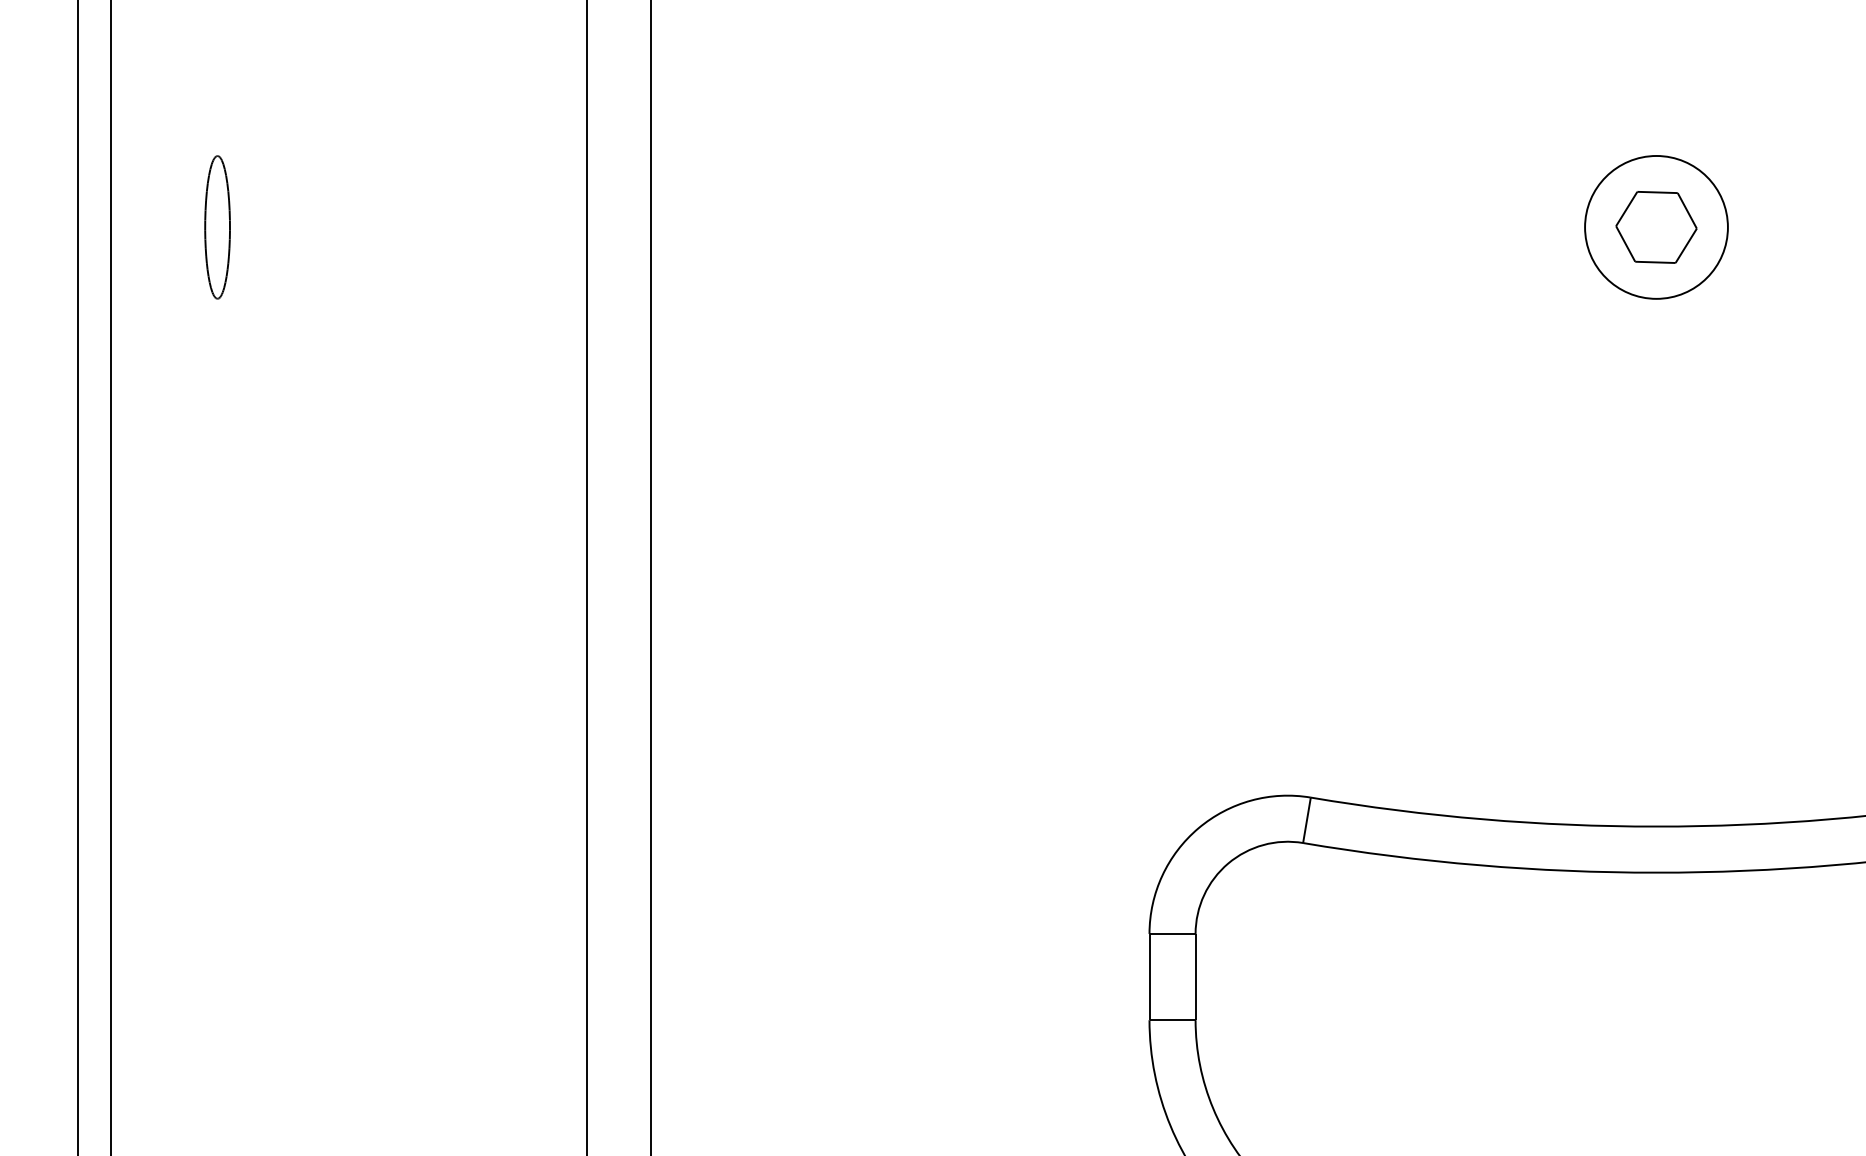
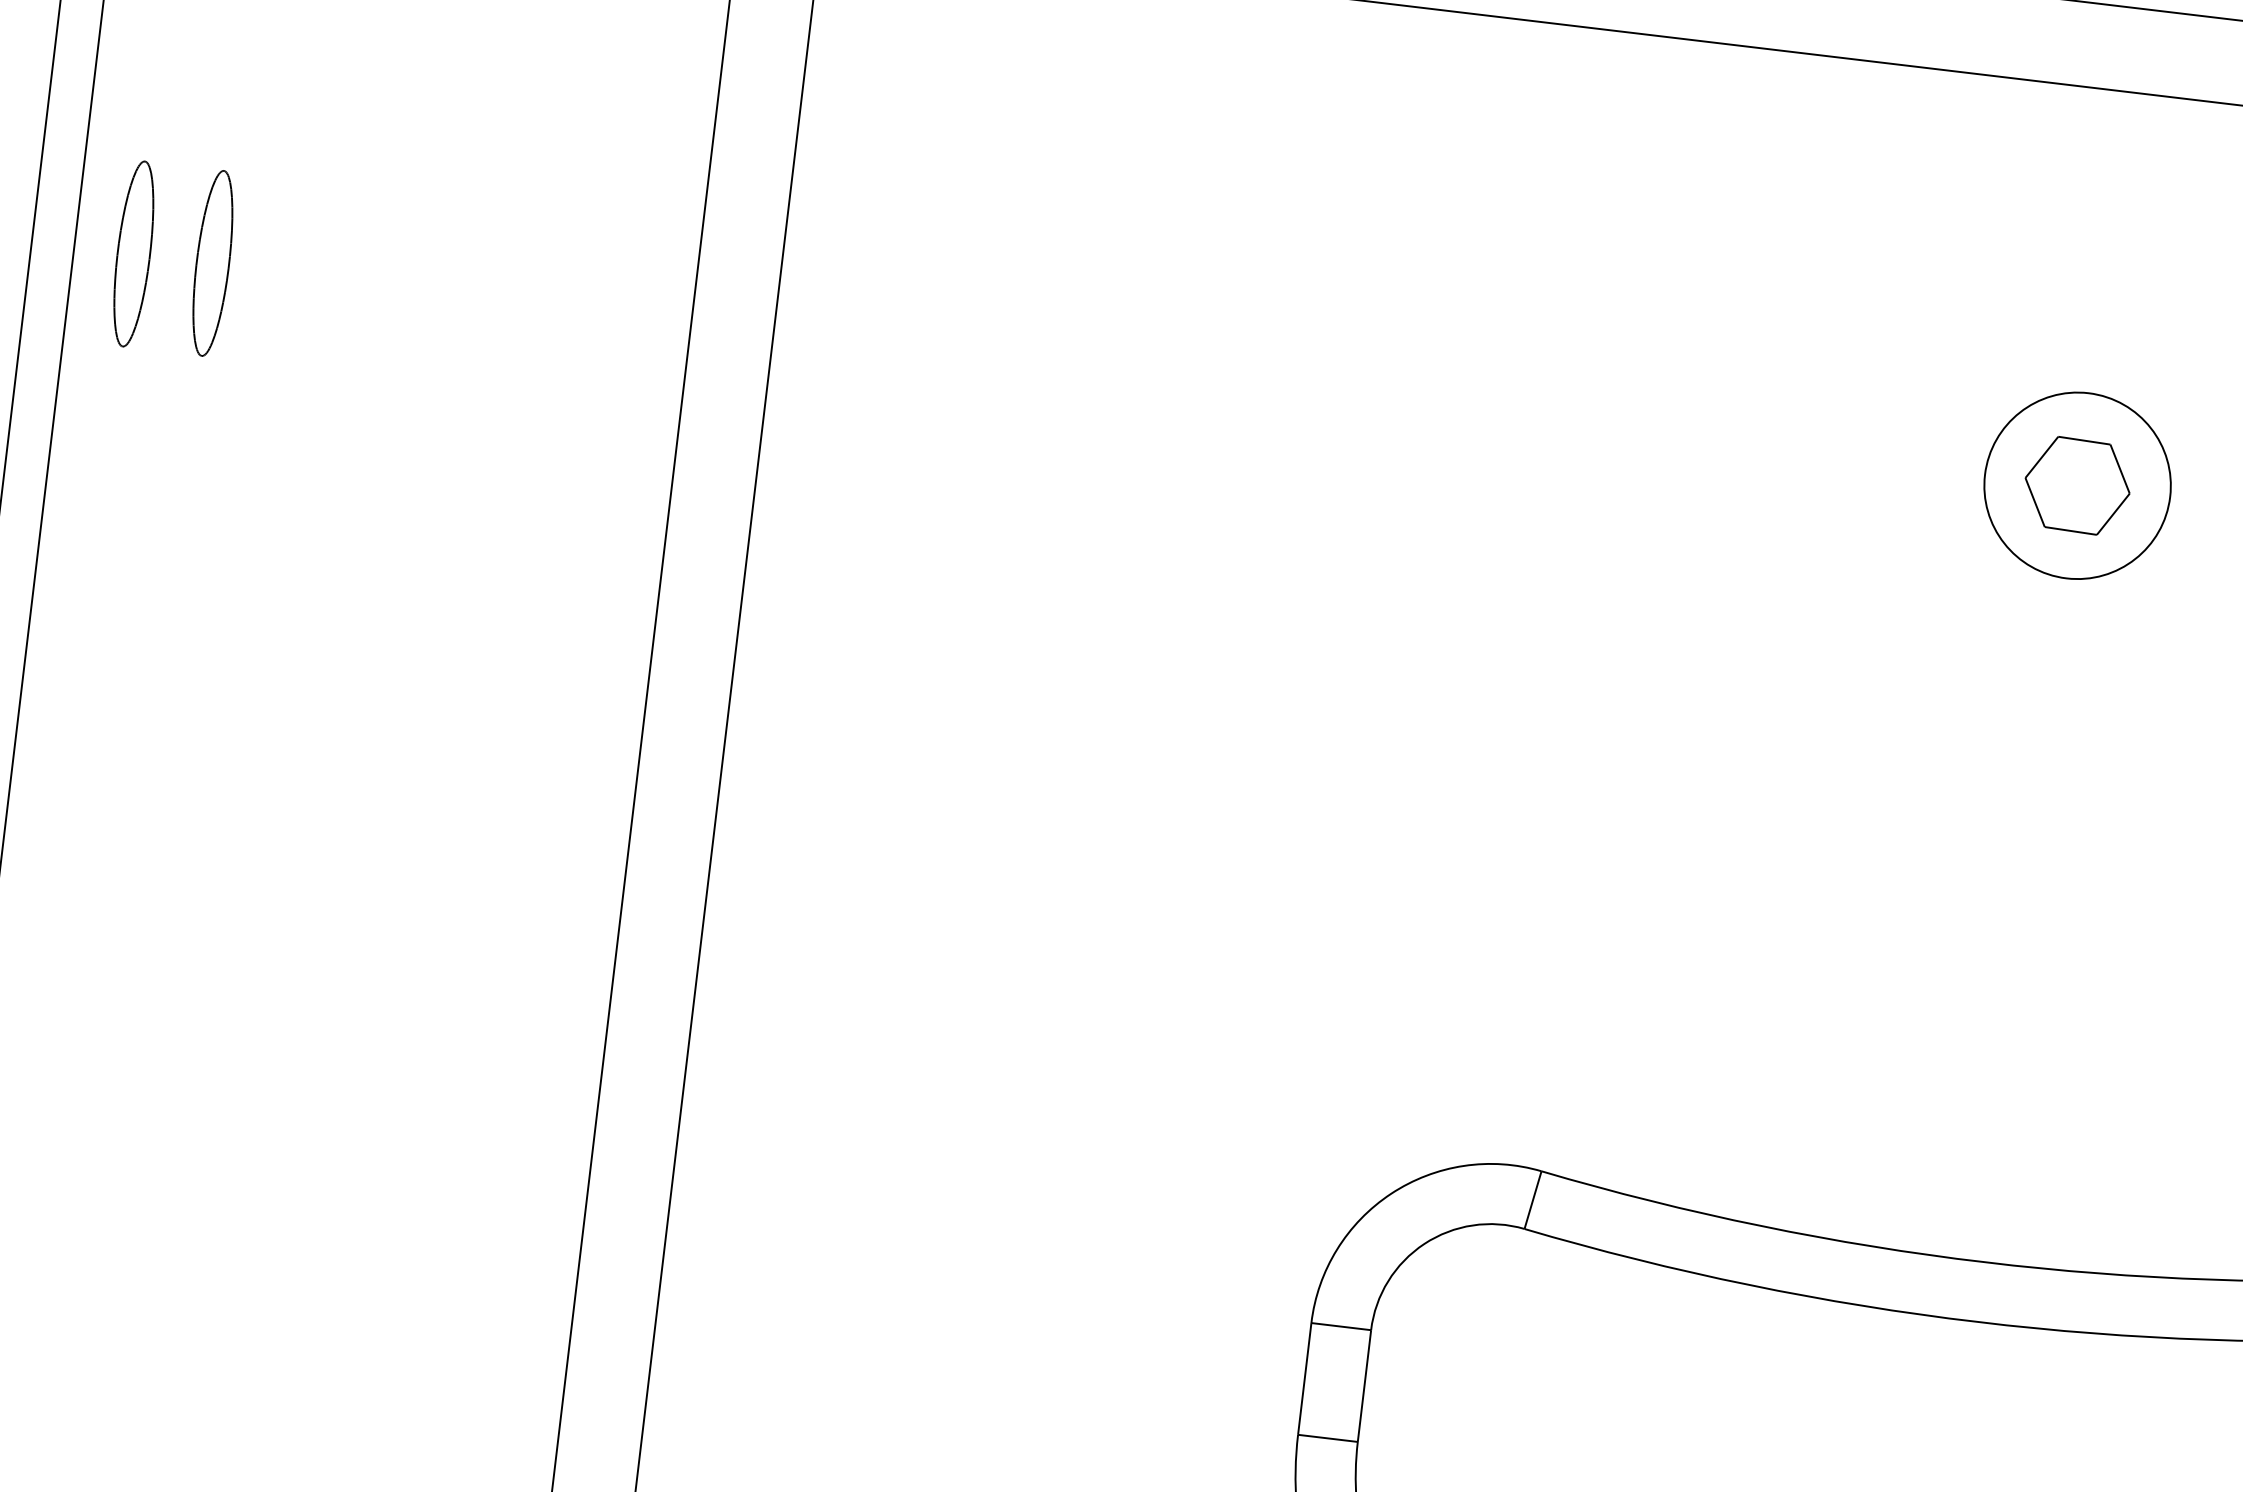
part: (156, 227) -> (133, 254), added

